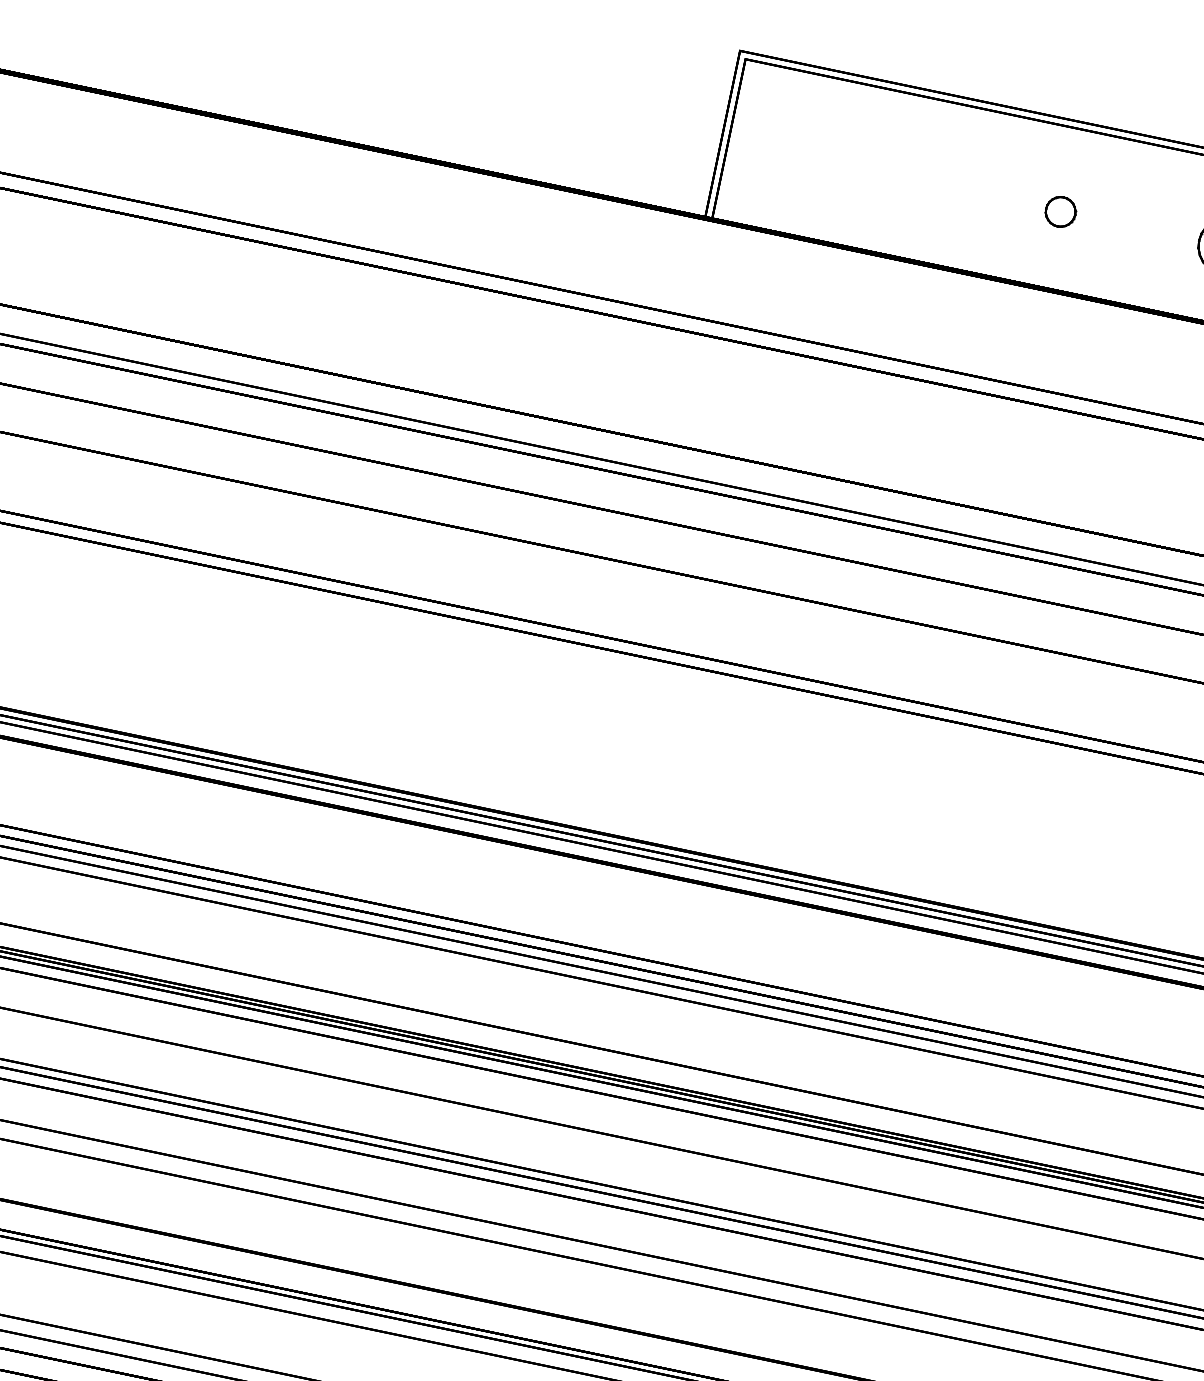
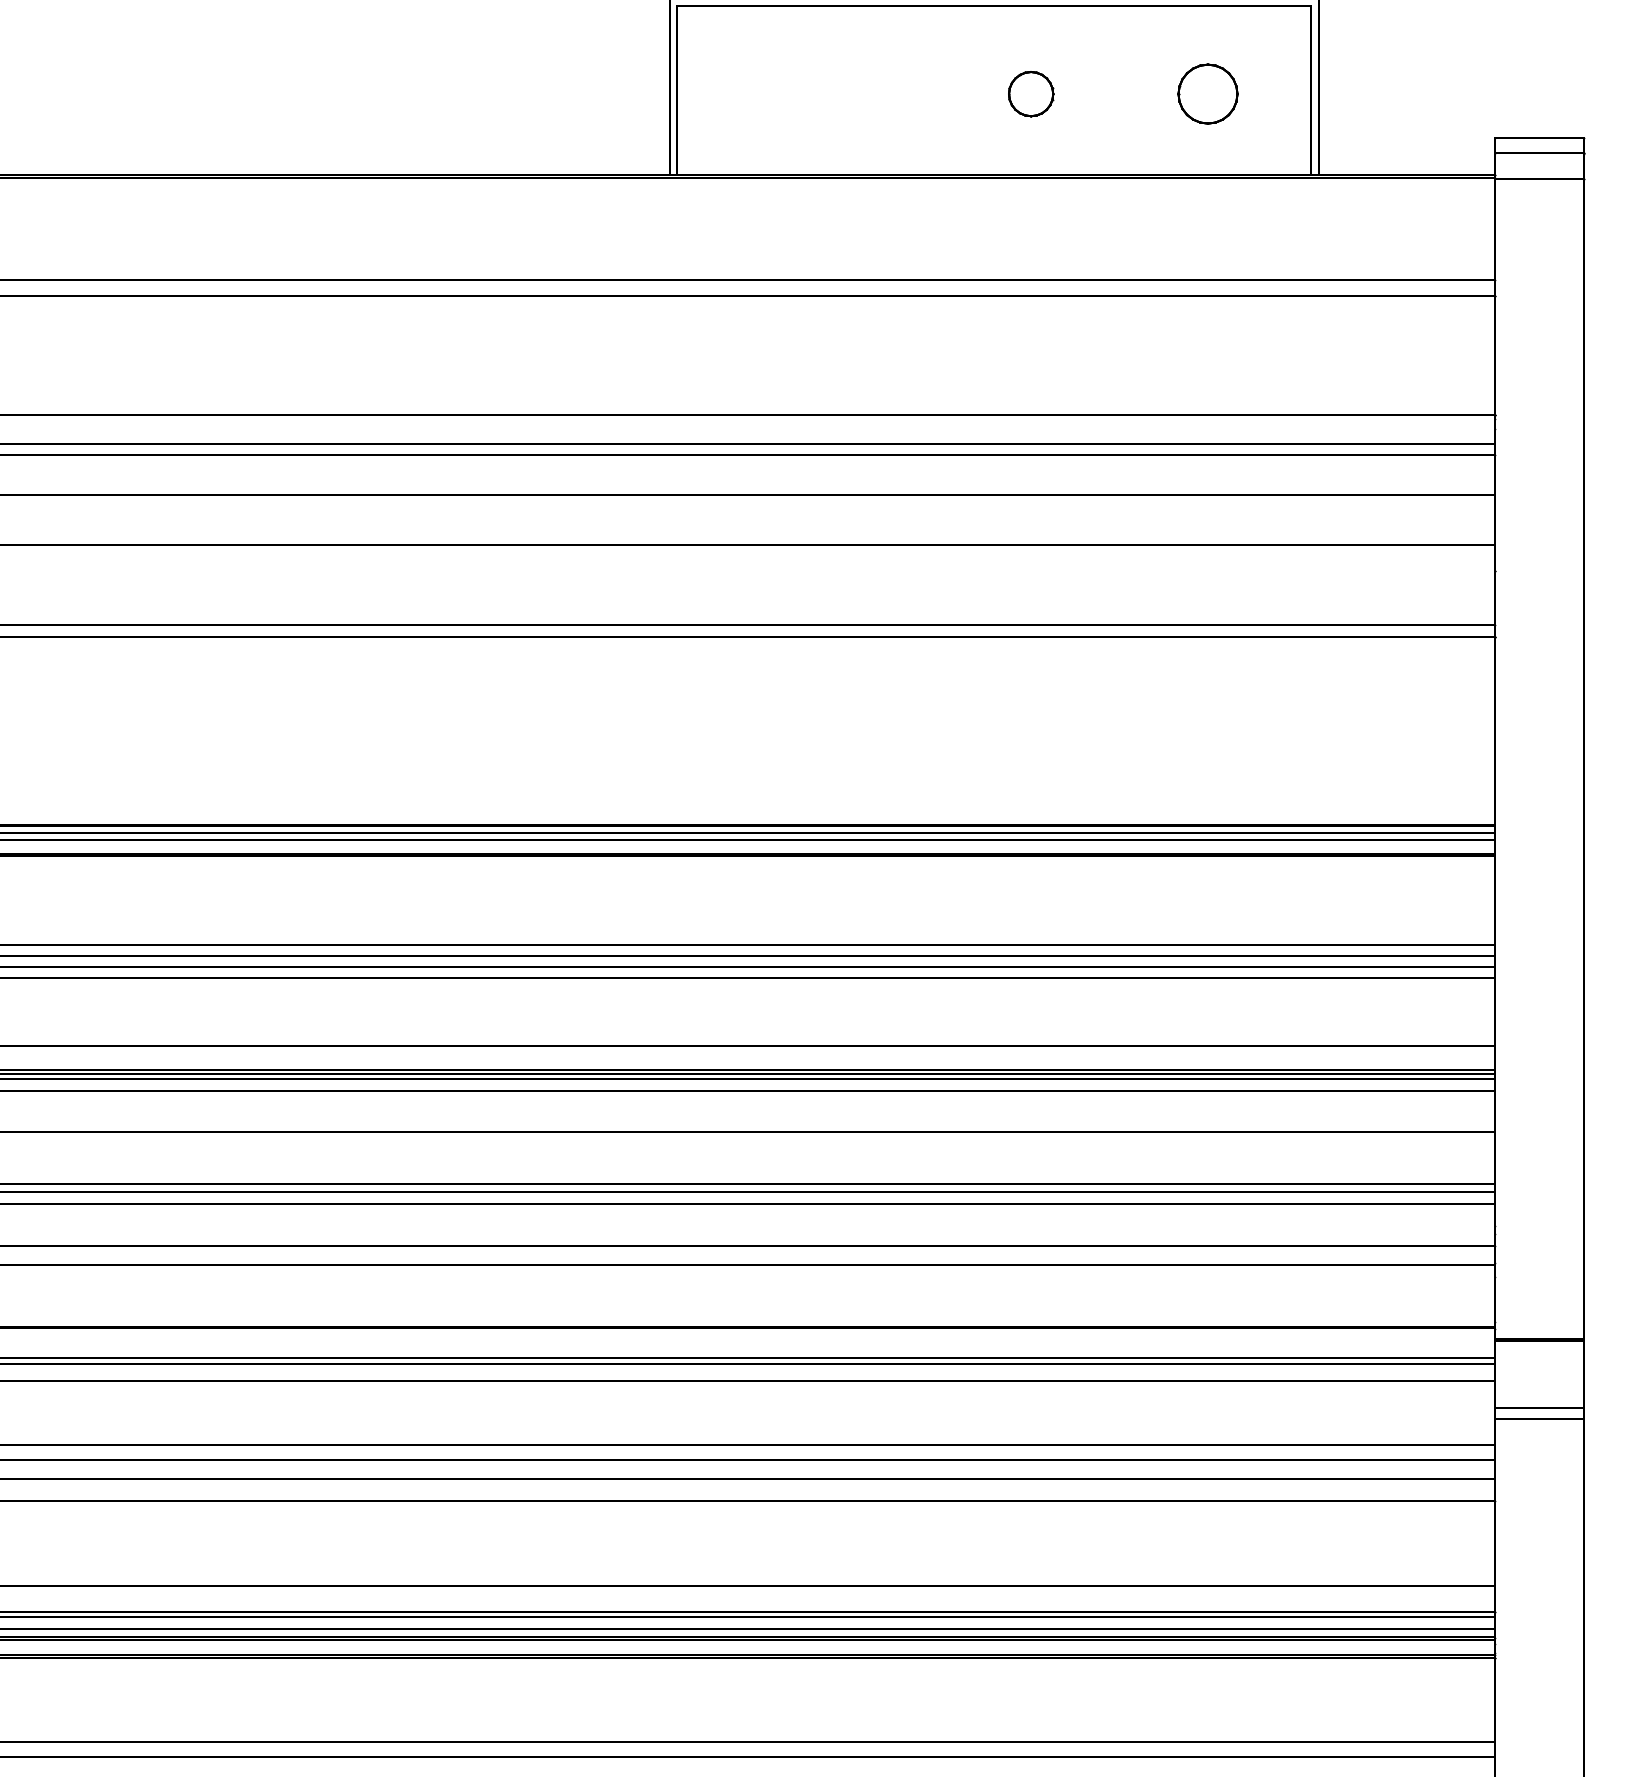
part: (1060, 212) -> (1031, 94), size x1.43

